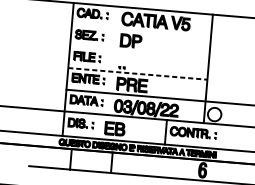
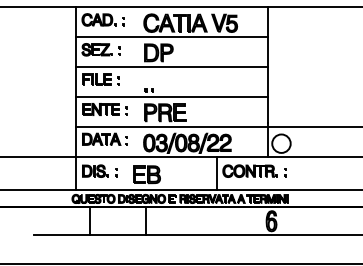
line: (141, 30) -> (171, 37), added
line: (139, 52) -> (171, 67), added
line: (137, 73) -> (171, 96), dashed -> solid

